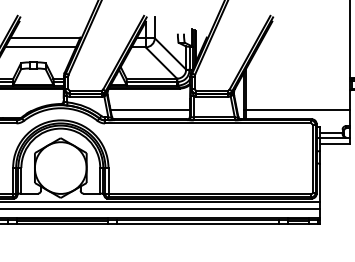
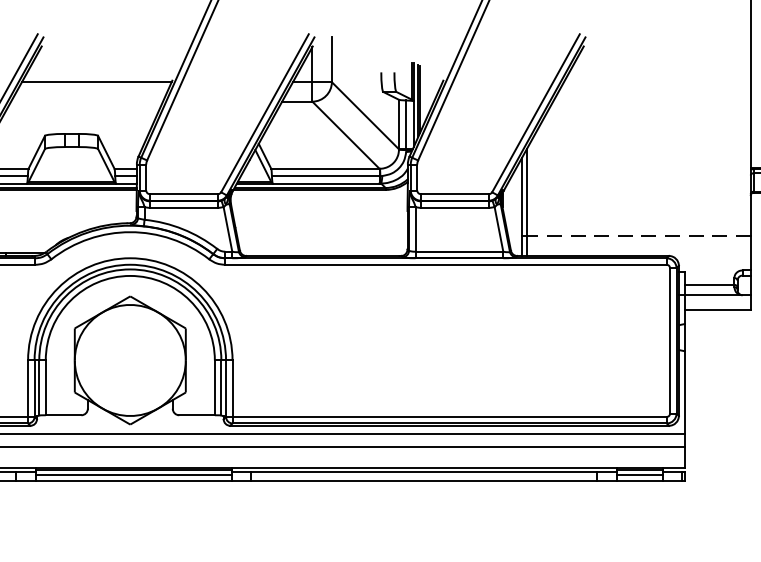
line: (40, 47) -> (86, 101), removed
line: (150, 110) -> (322, 237), removed
line: (297, 110) -> (637, 237), solid -> dashed

